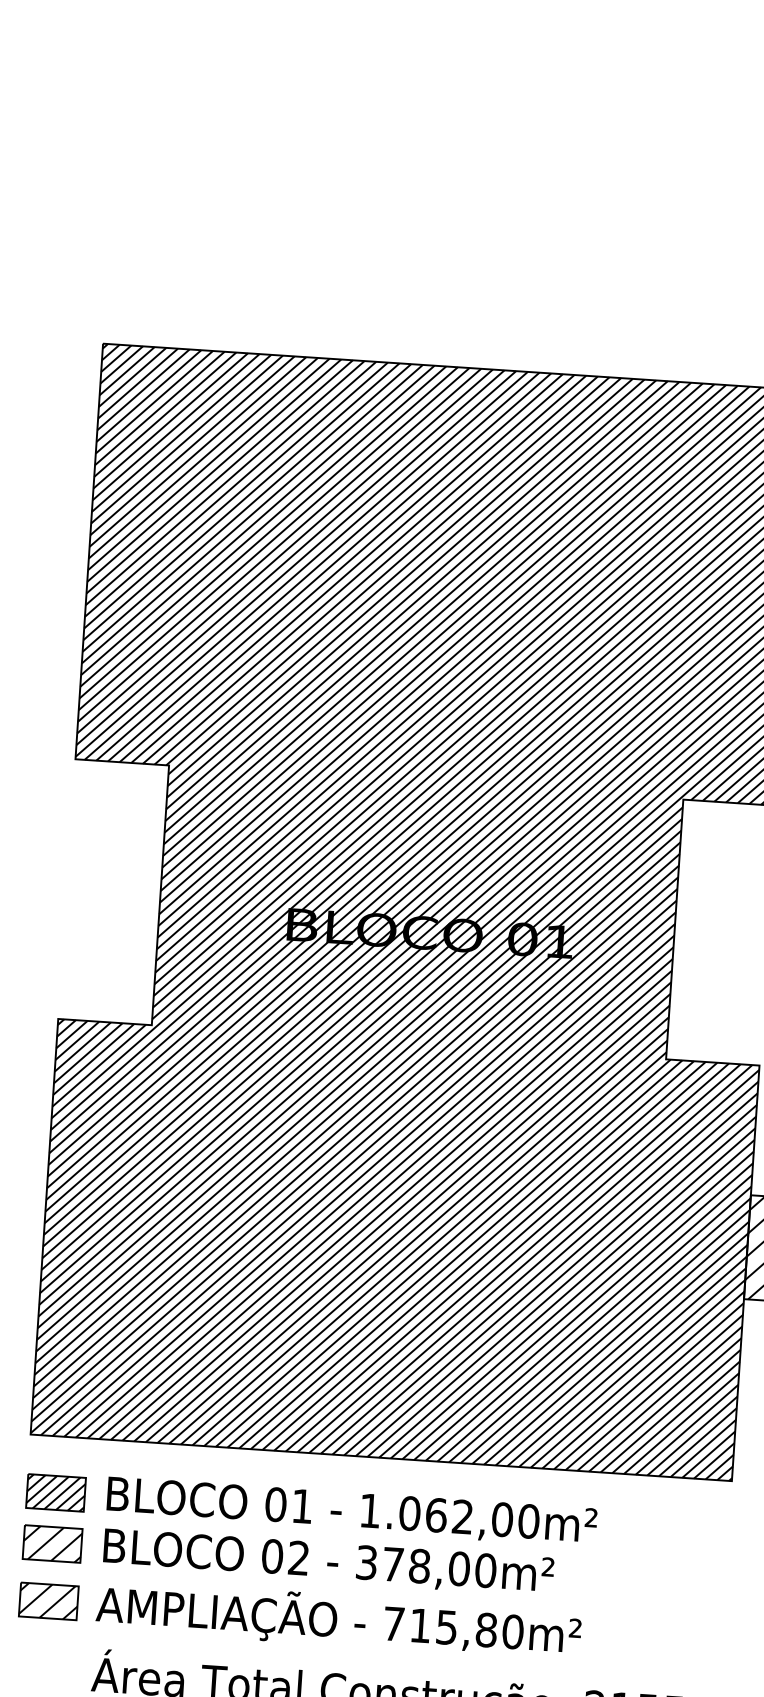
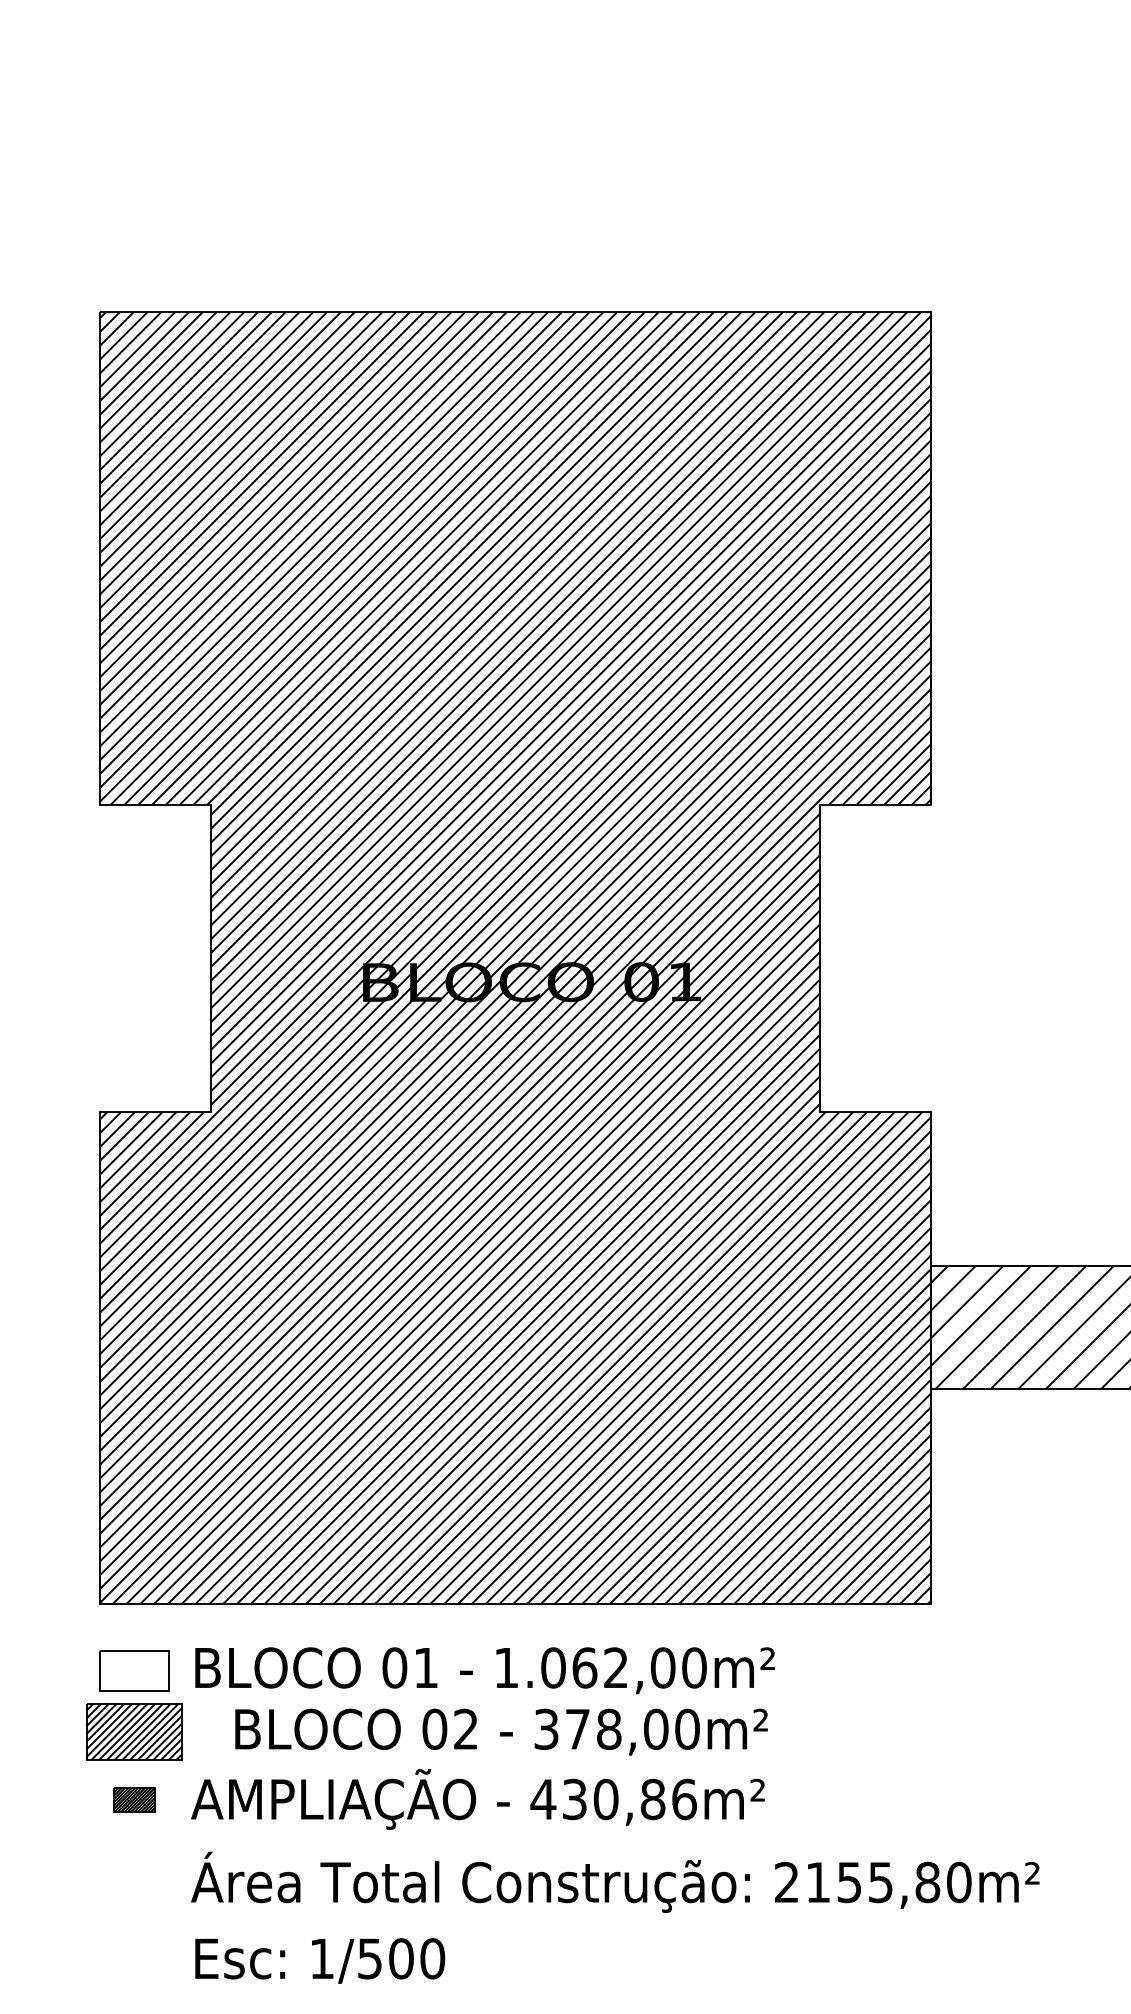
hatch: (55, 1493) -> (134, 1671), removed
part: (52, 1543) -> (134, 1731), size x1.4
text: (328, 1562) -> (501, 1731), moved
part: (48, 1601) -> (134, 1799), size x0.6
text: (453, 1627) -> (613, 1799), 715,80m² -> 430,86m²

